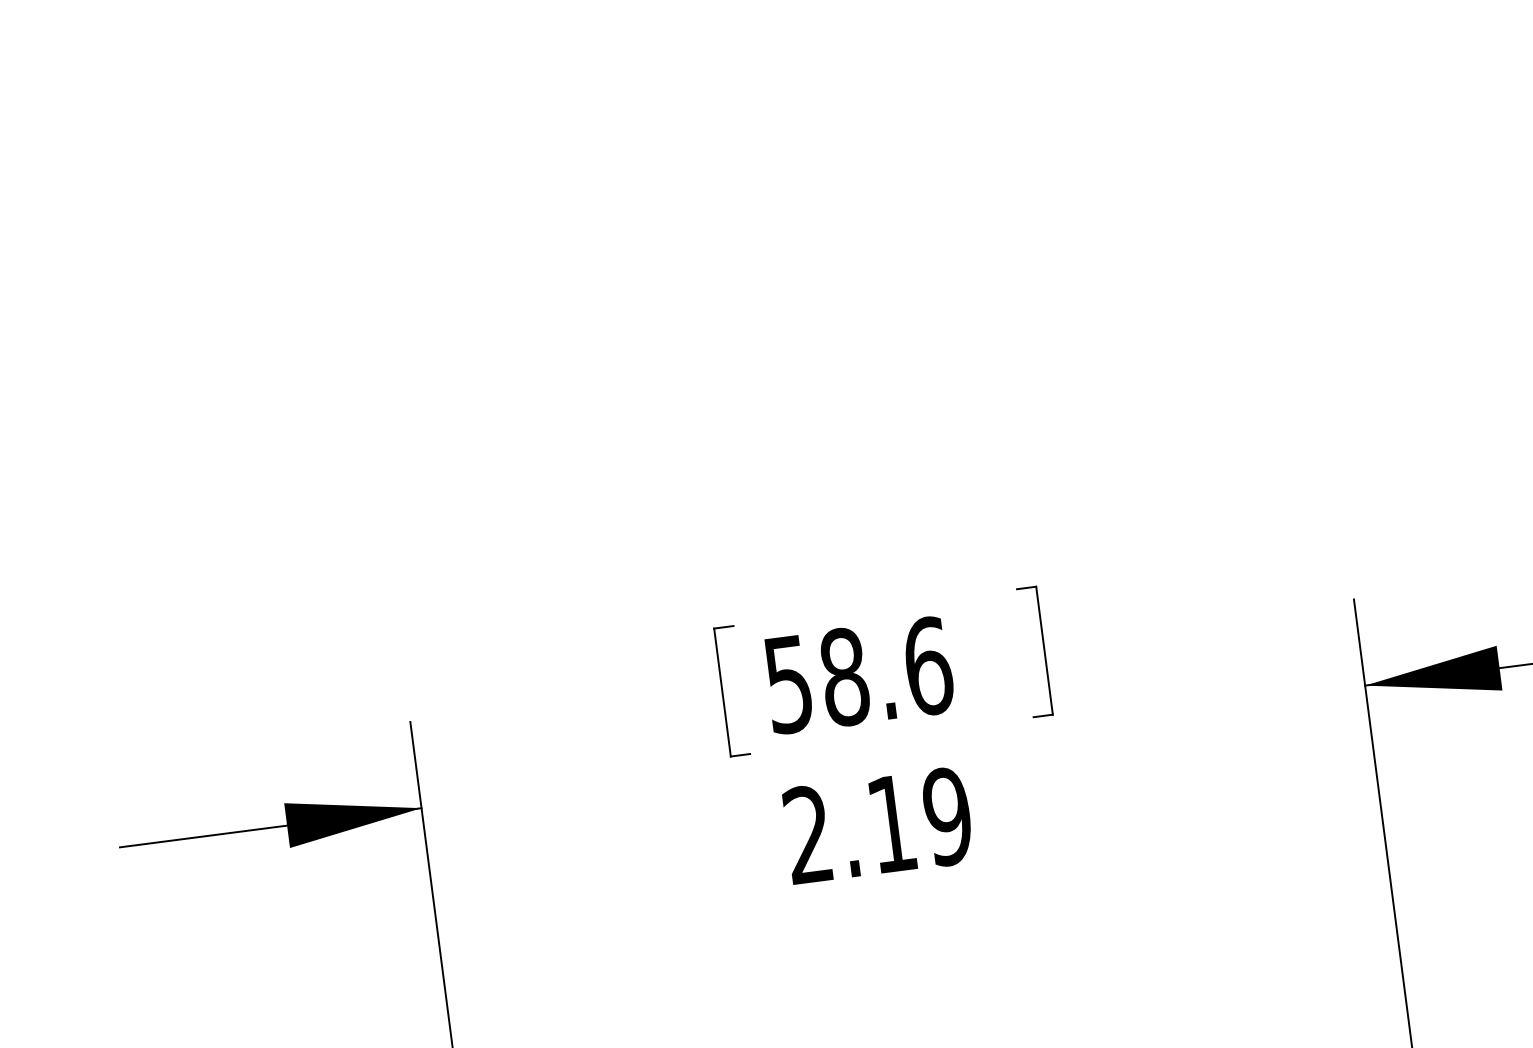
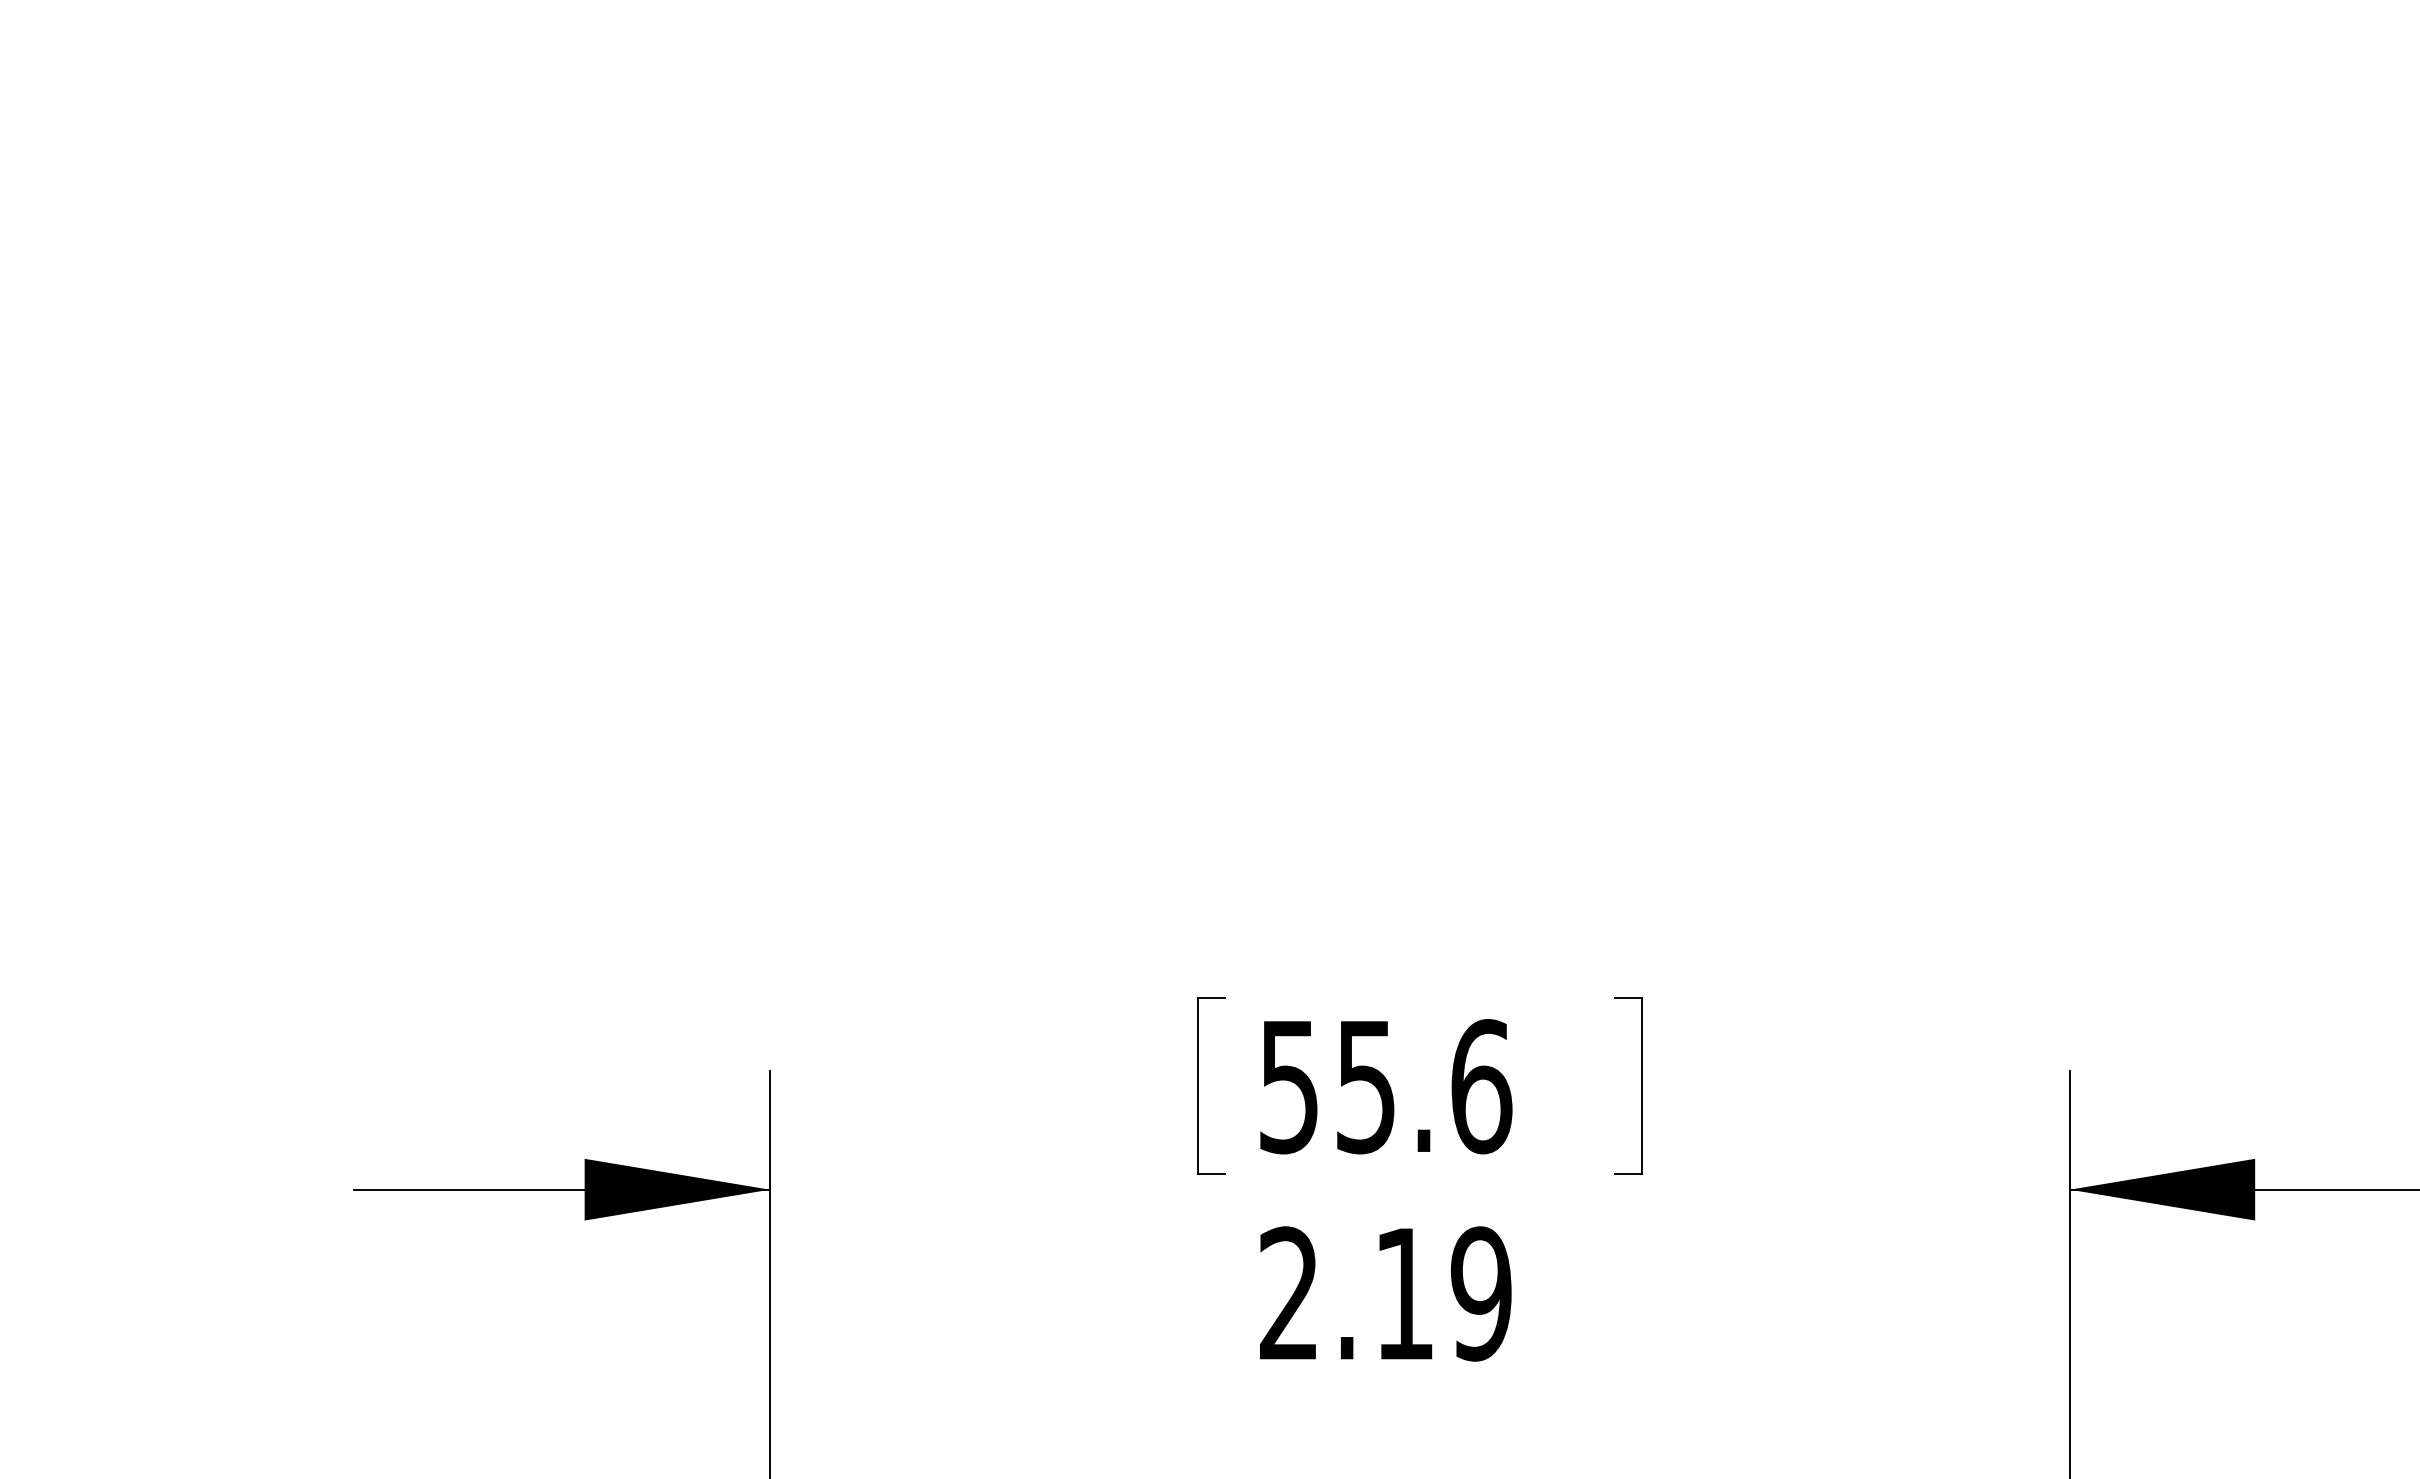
text: (844, 677) -> (1366, 1086), 58.6 -> 55.6

